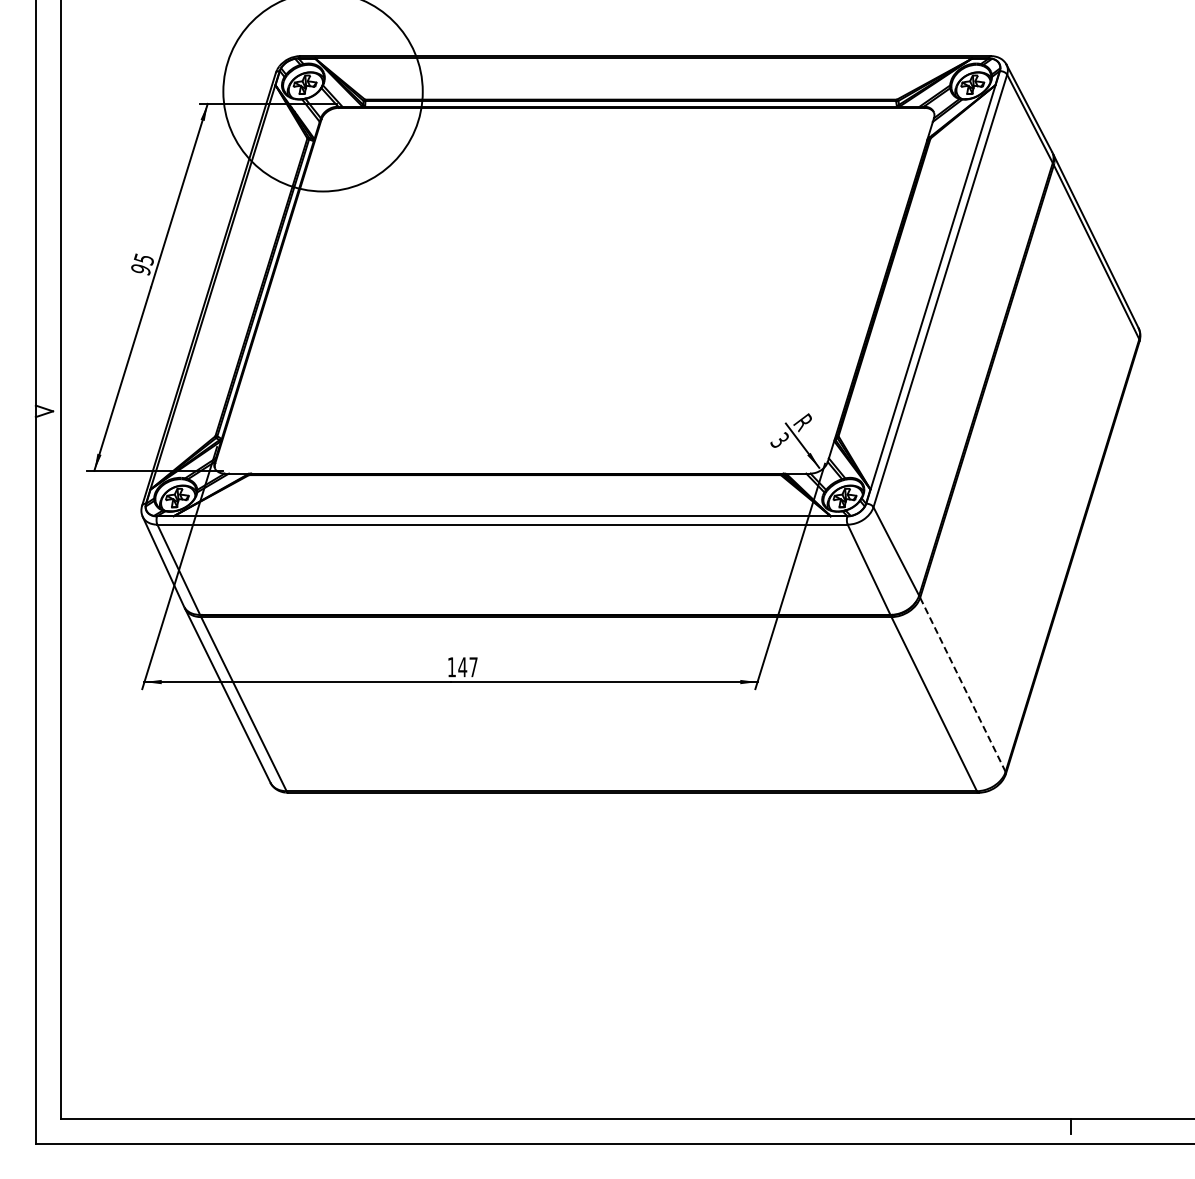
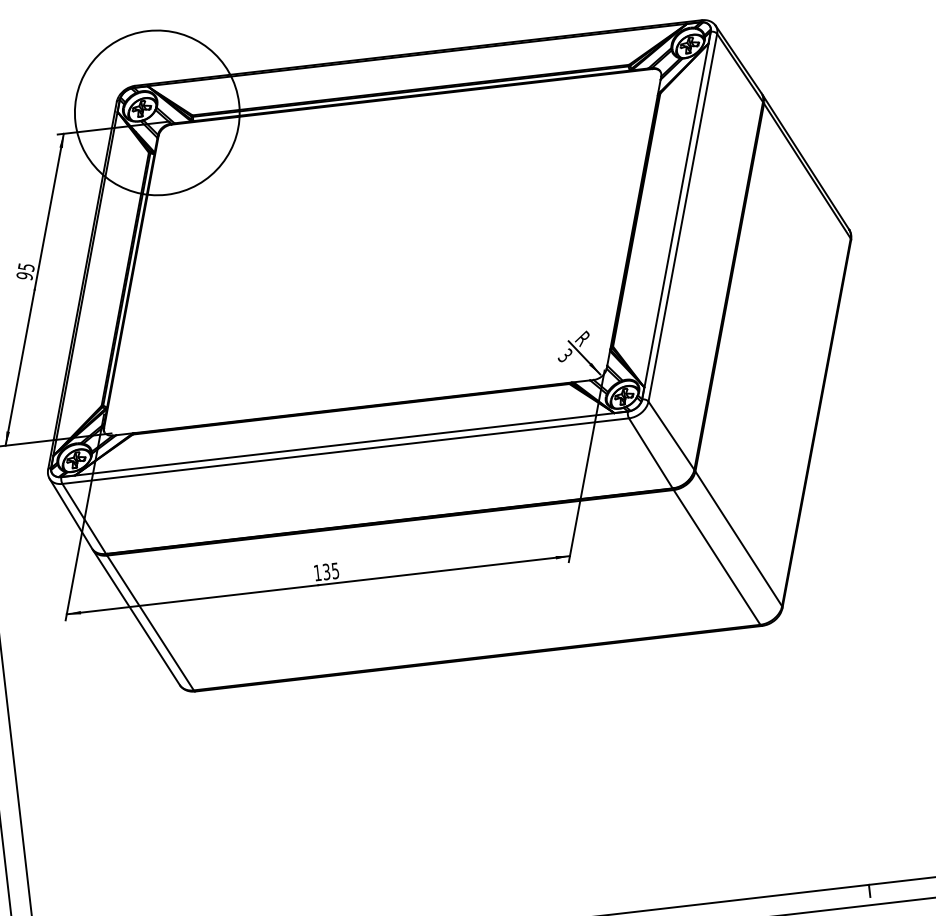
text: (467, 667) -> (330, 571), 147 -> 135
line: (962, 684) -> (738, 538), dashed -> solid

